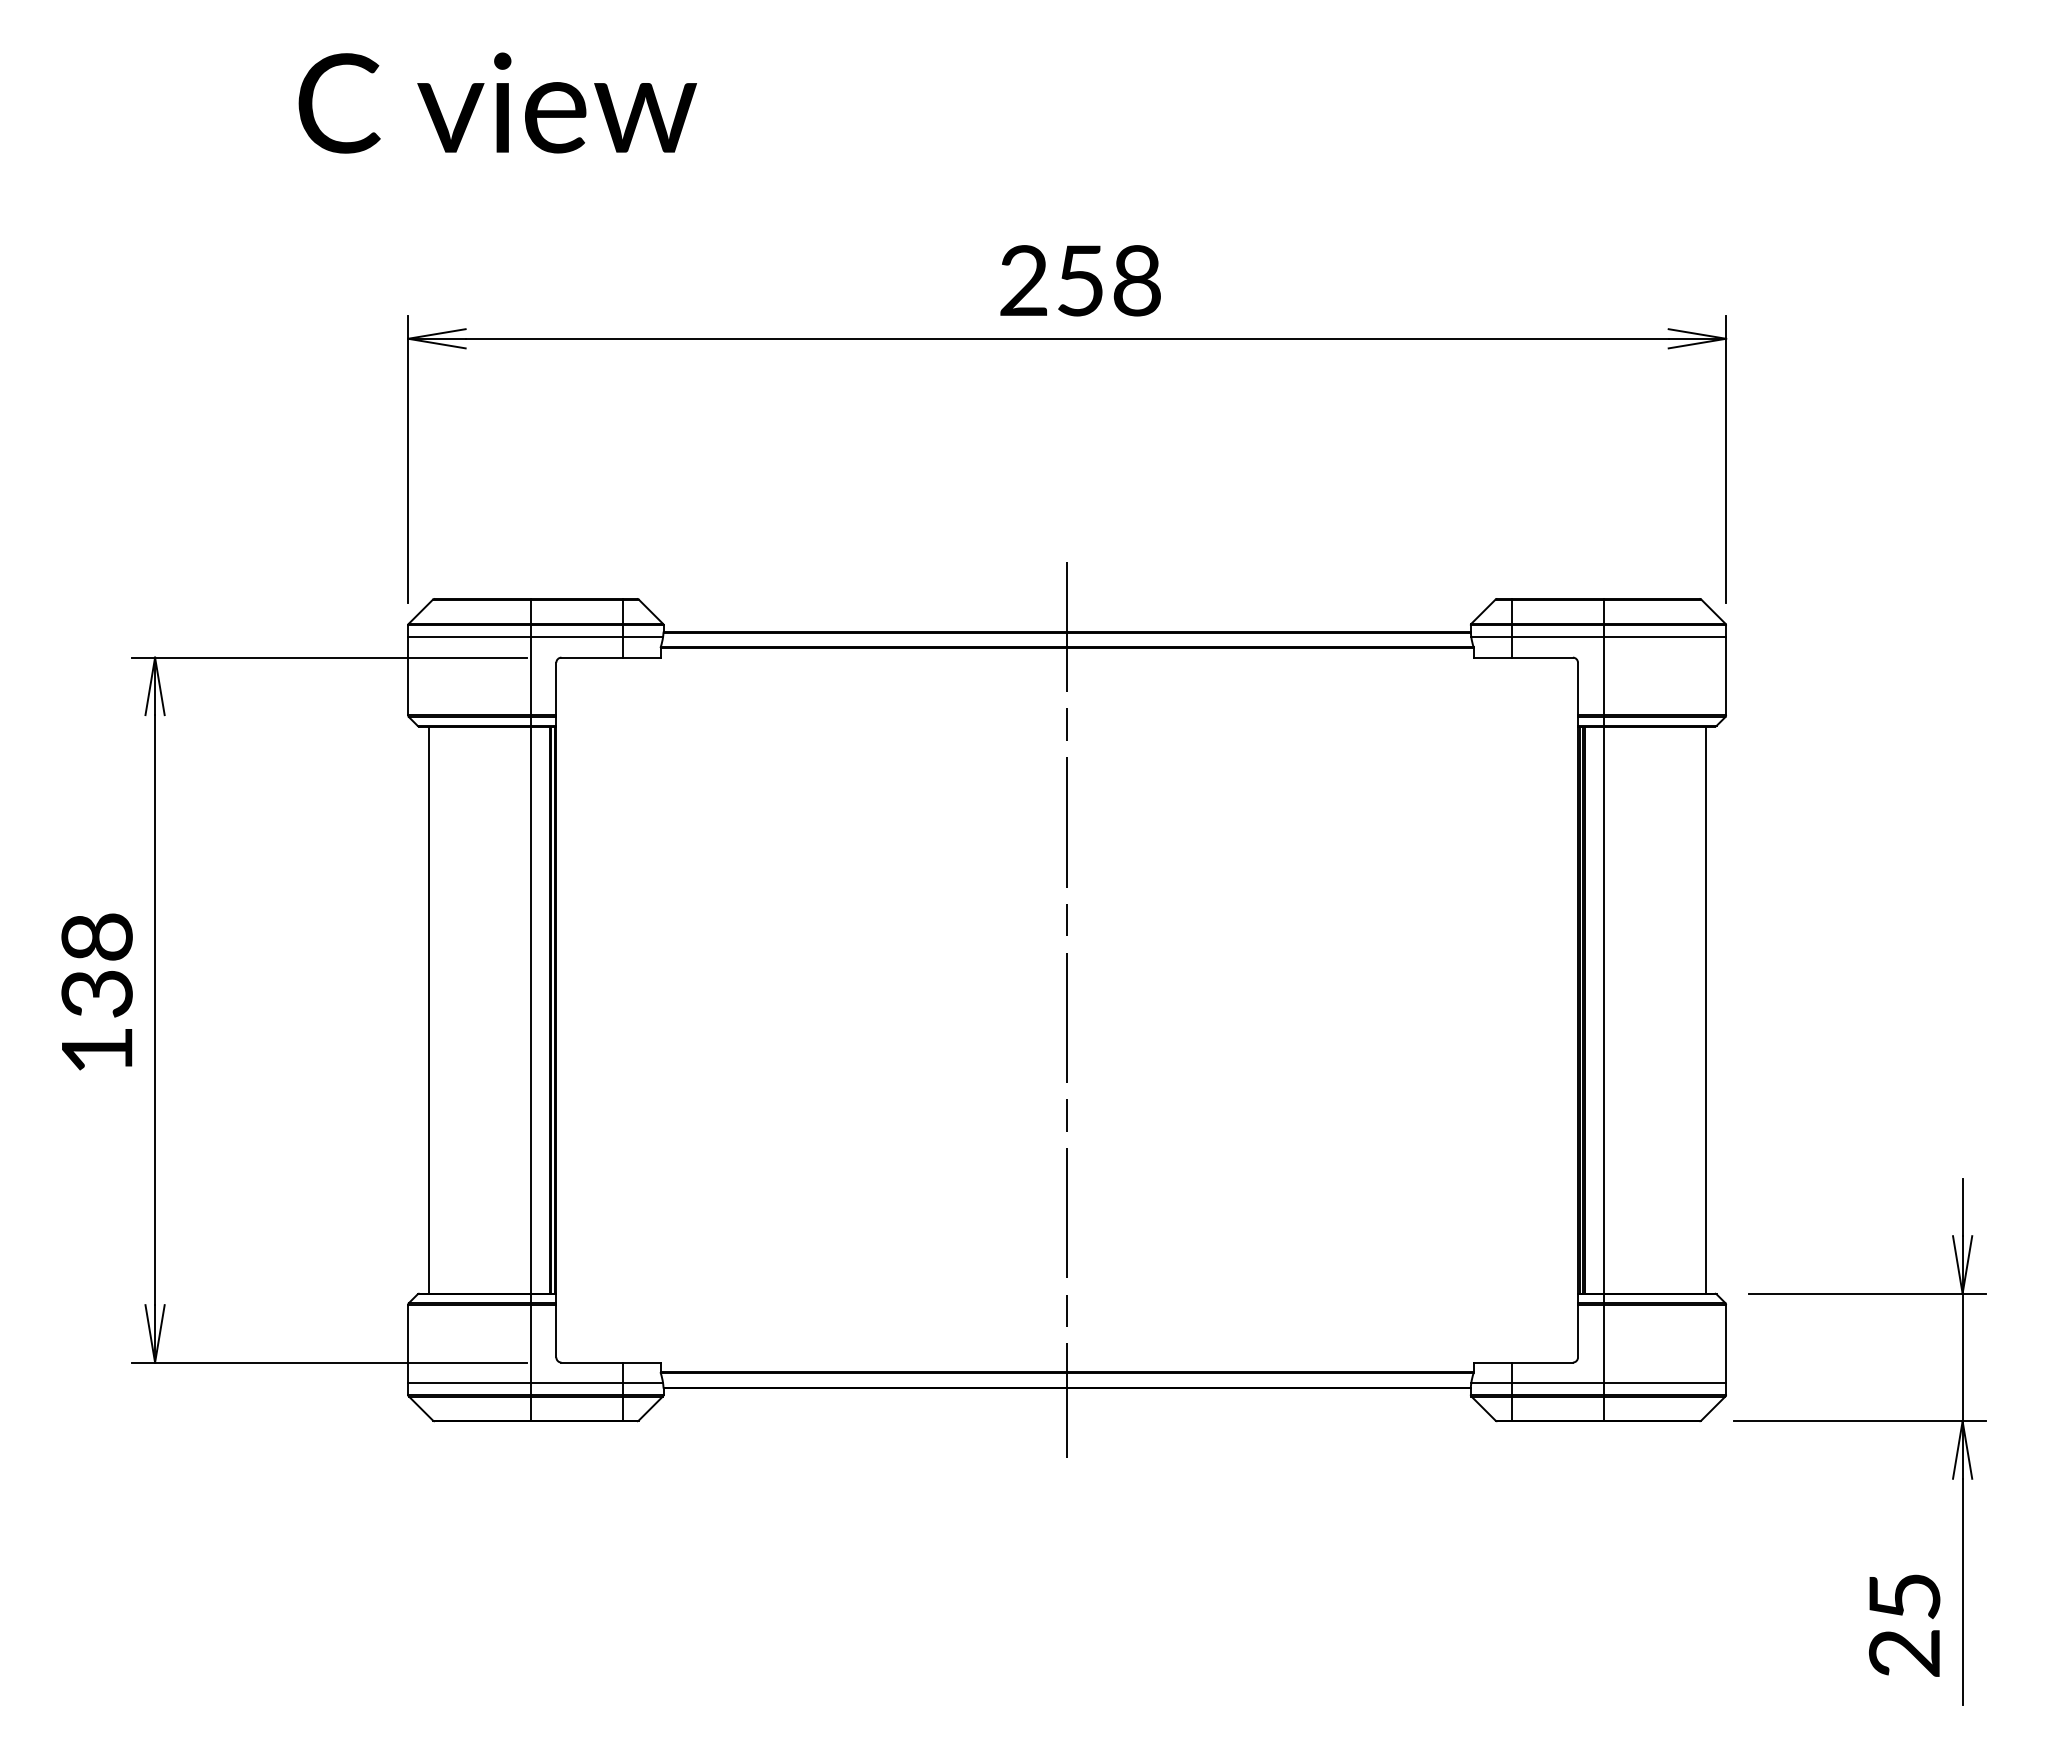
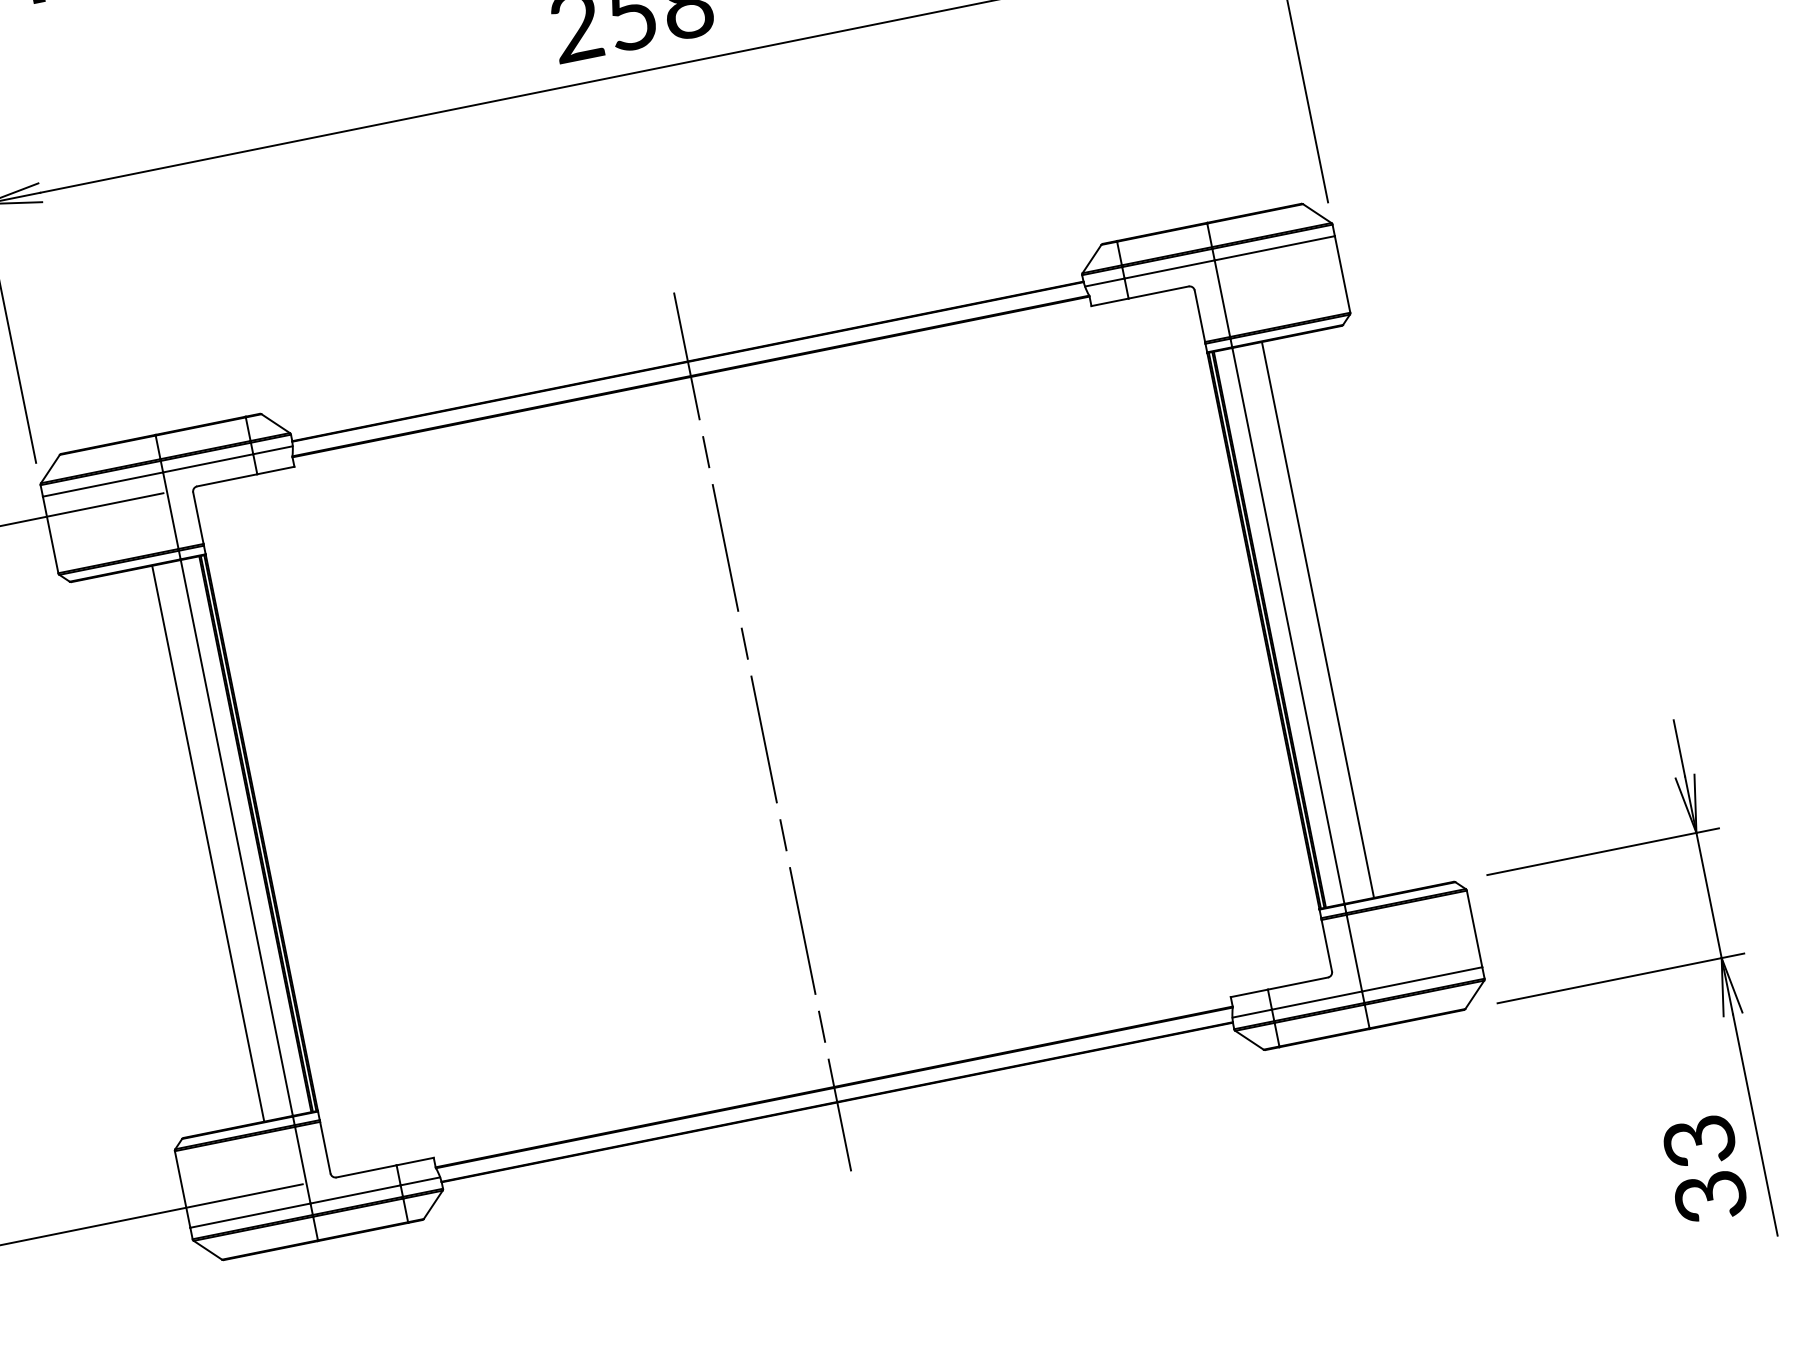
line: (428, 1009) -> (207, 843), moved
line: (1705, 1009) -> (1317, 619), moved
text: (1904, 1625) -> (1705, 1169), 25 -> 33

